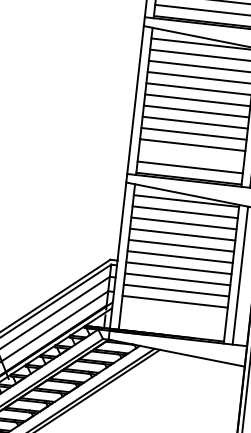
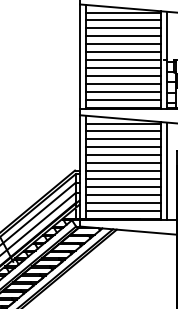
line: (191, 155) -> (123, 91), added
line: (173, 312) -> (123, 202), added
line: (172, 323) -> (123, 210), added

